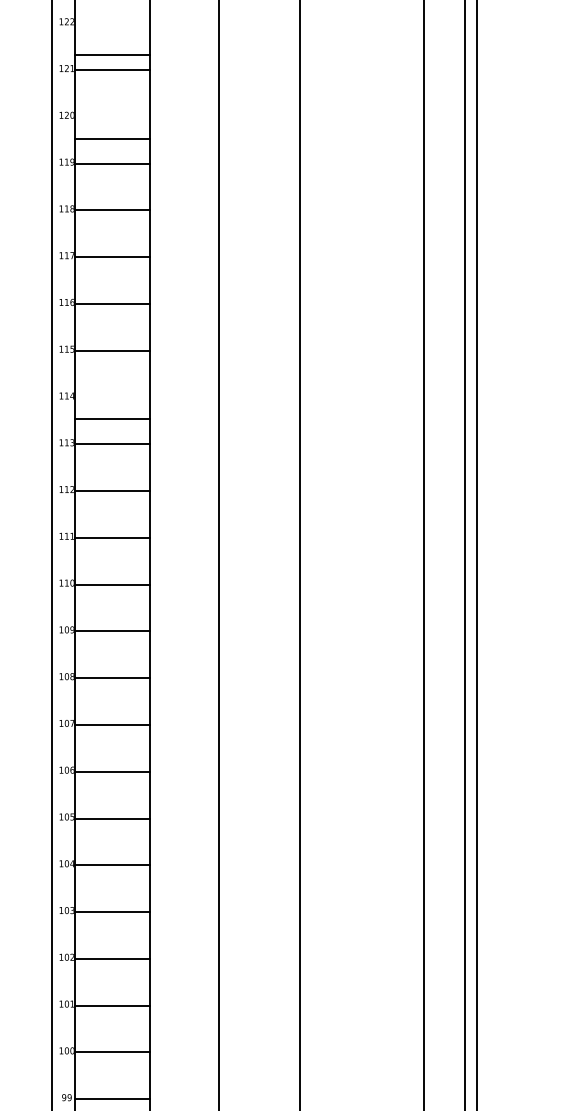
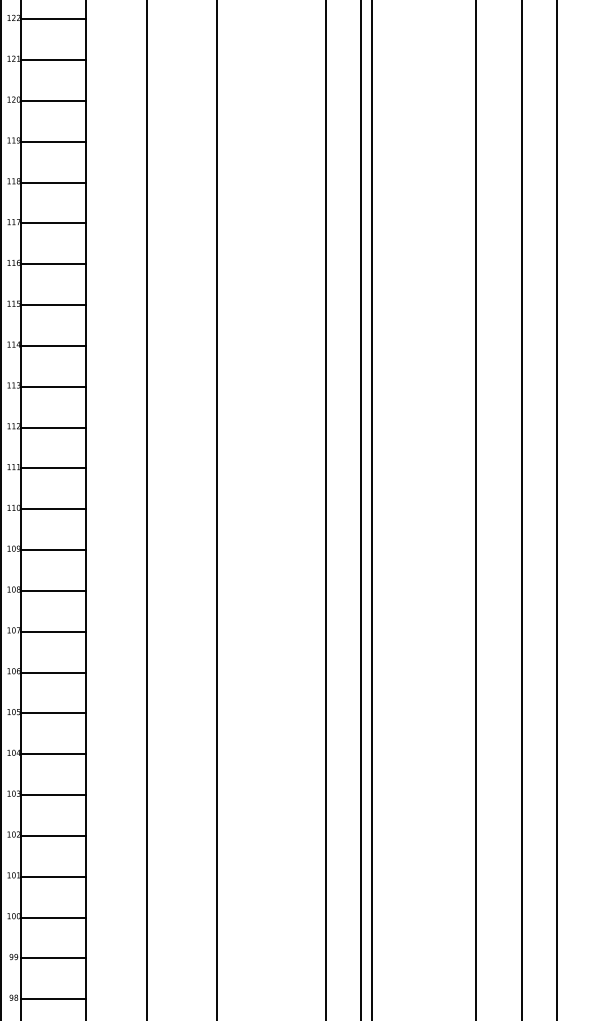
line: (112, 55) -> (53, 19), moved
line: (112, 138) -> (53, 100), moved
line: (112, 418) -> (53, 345), moved

